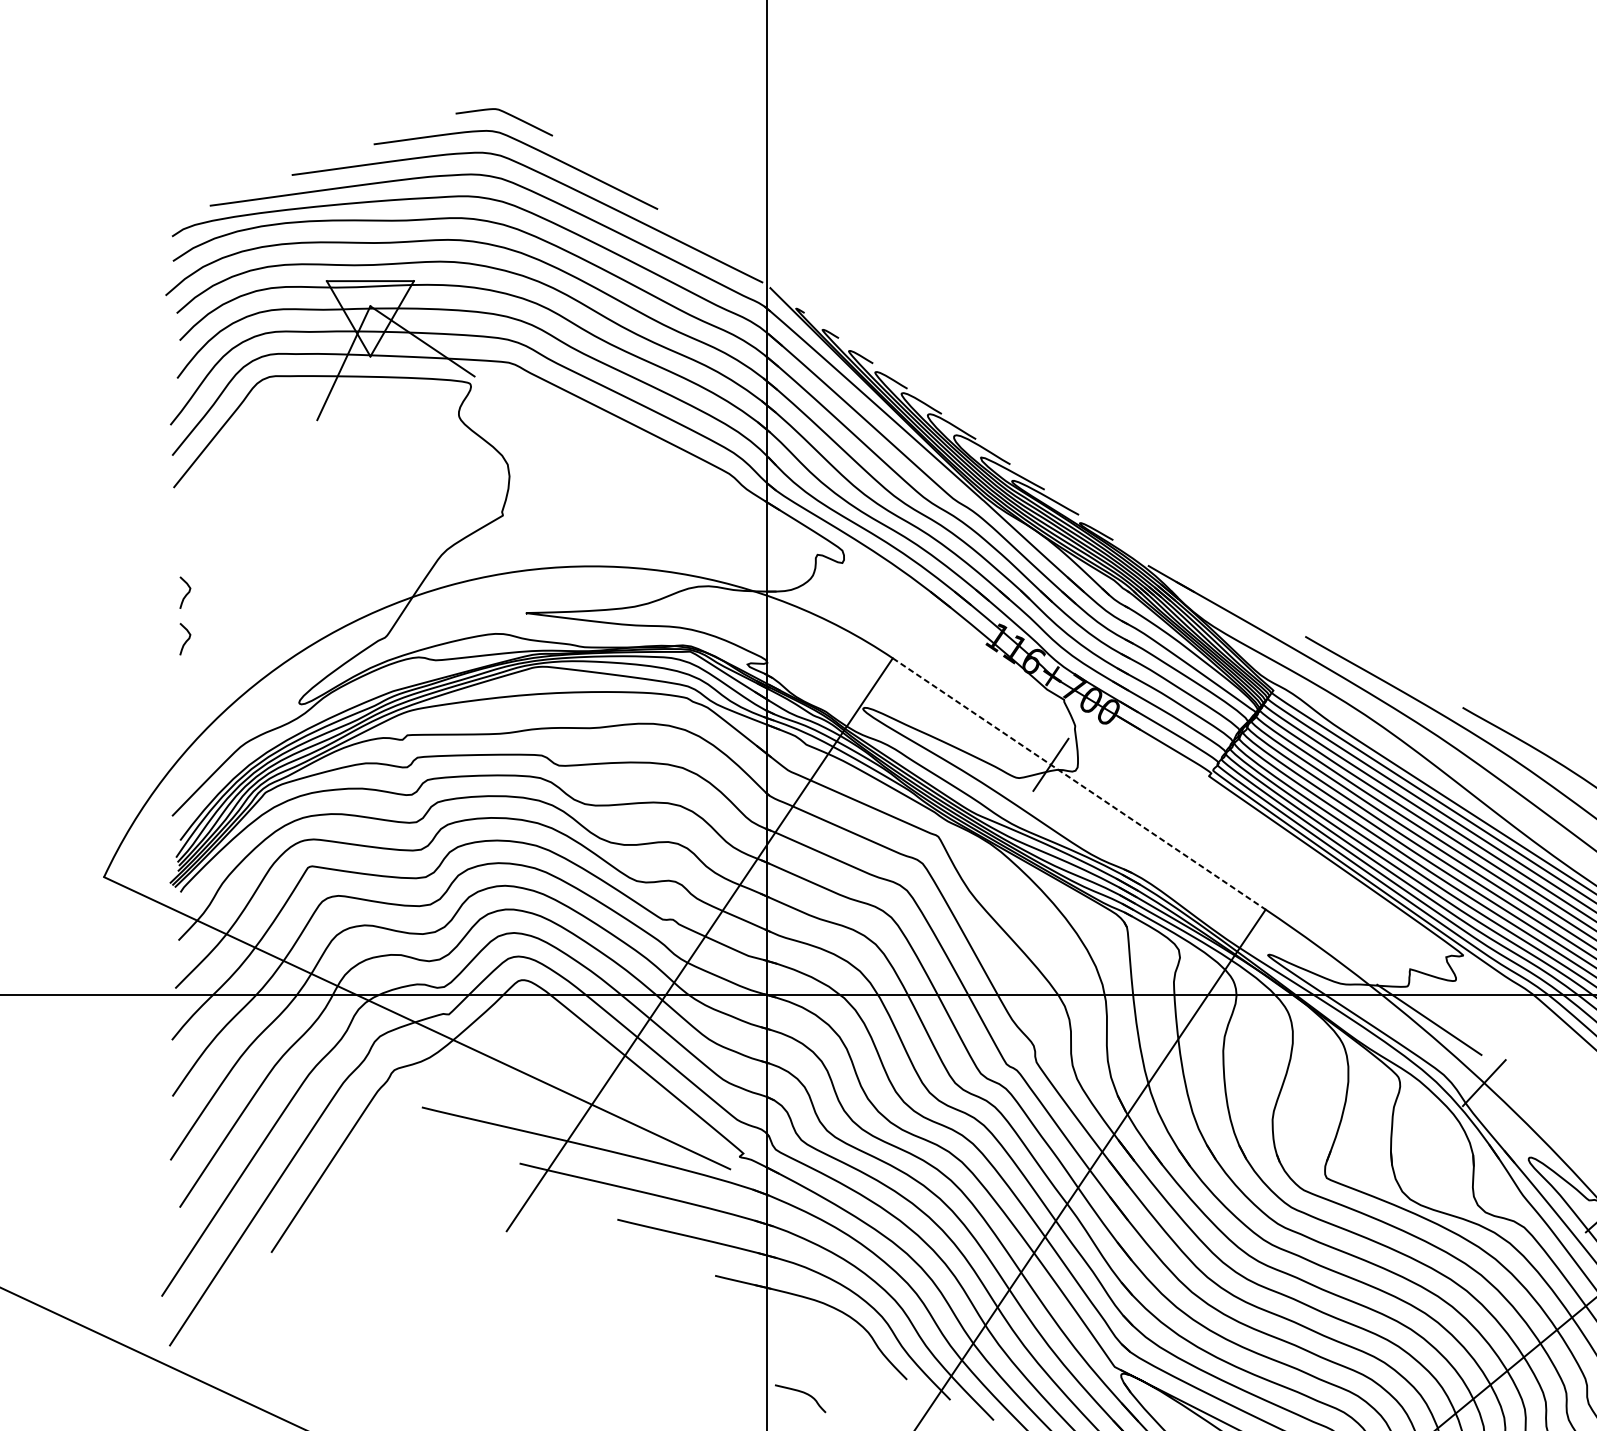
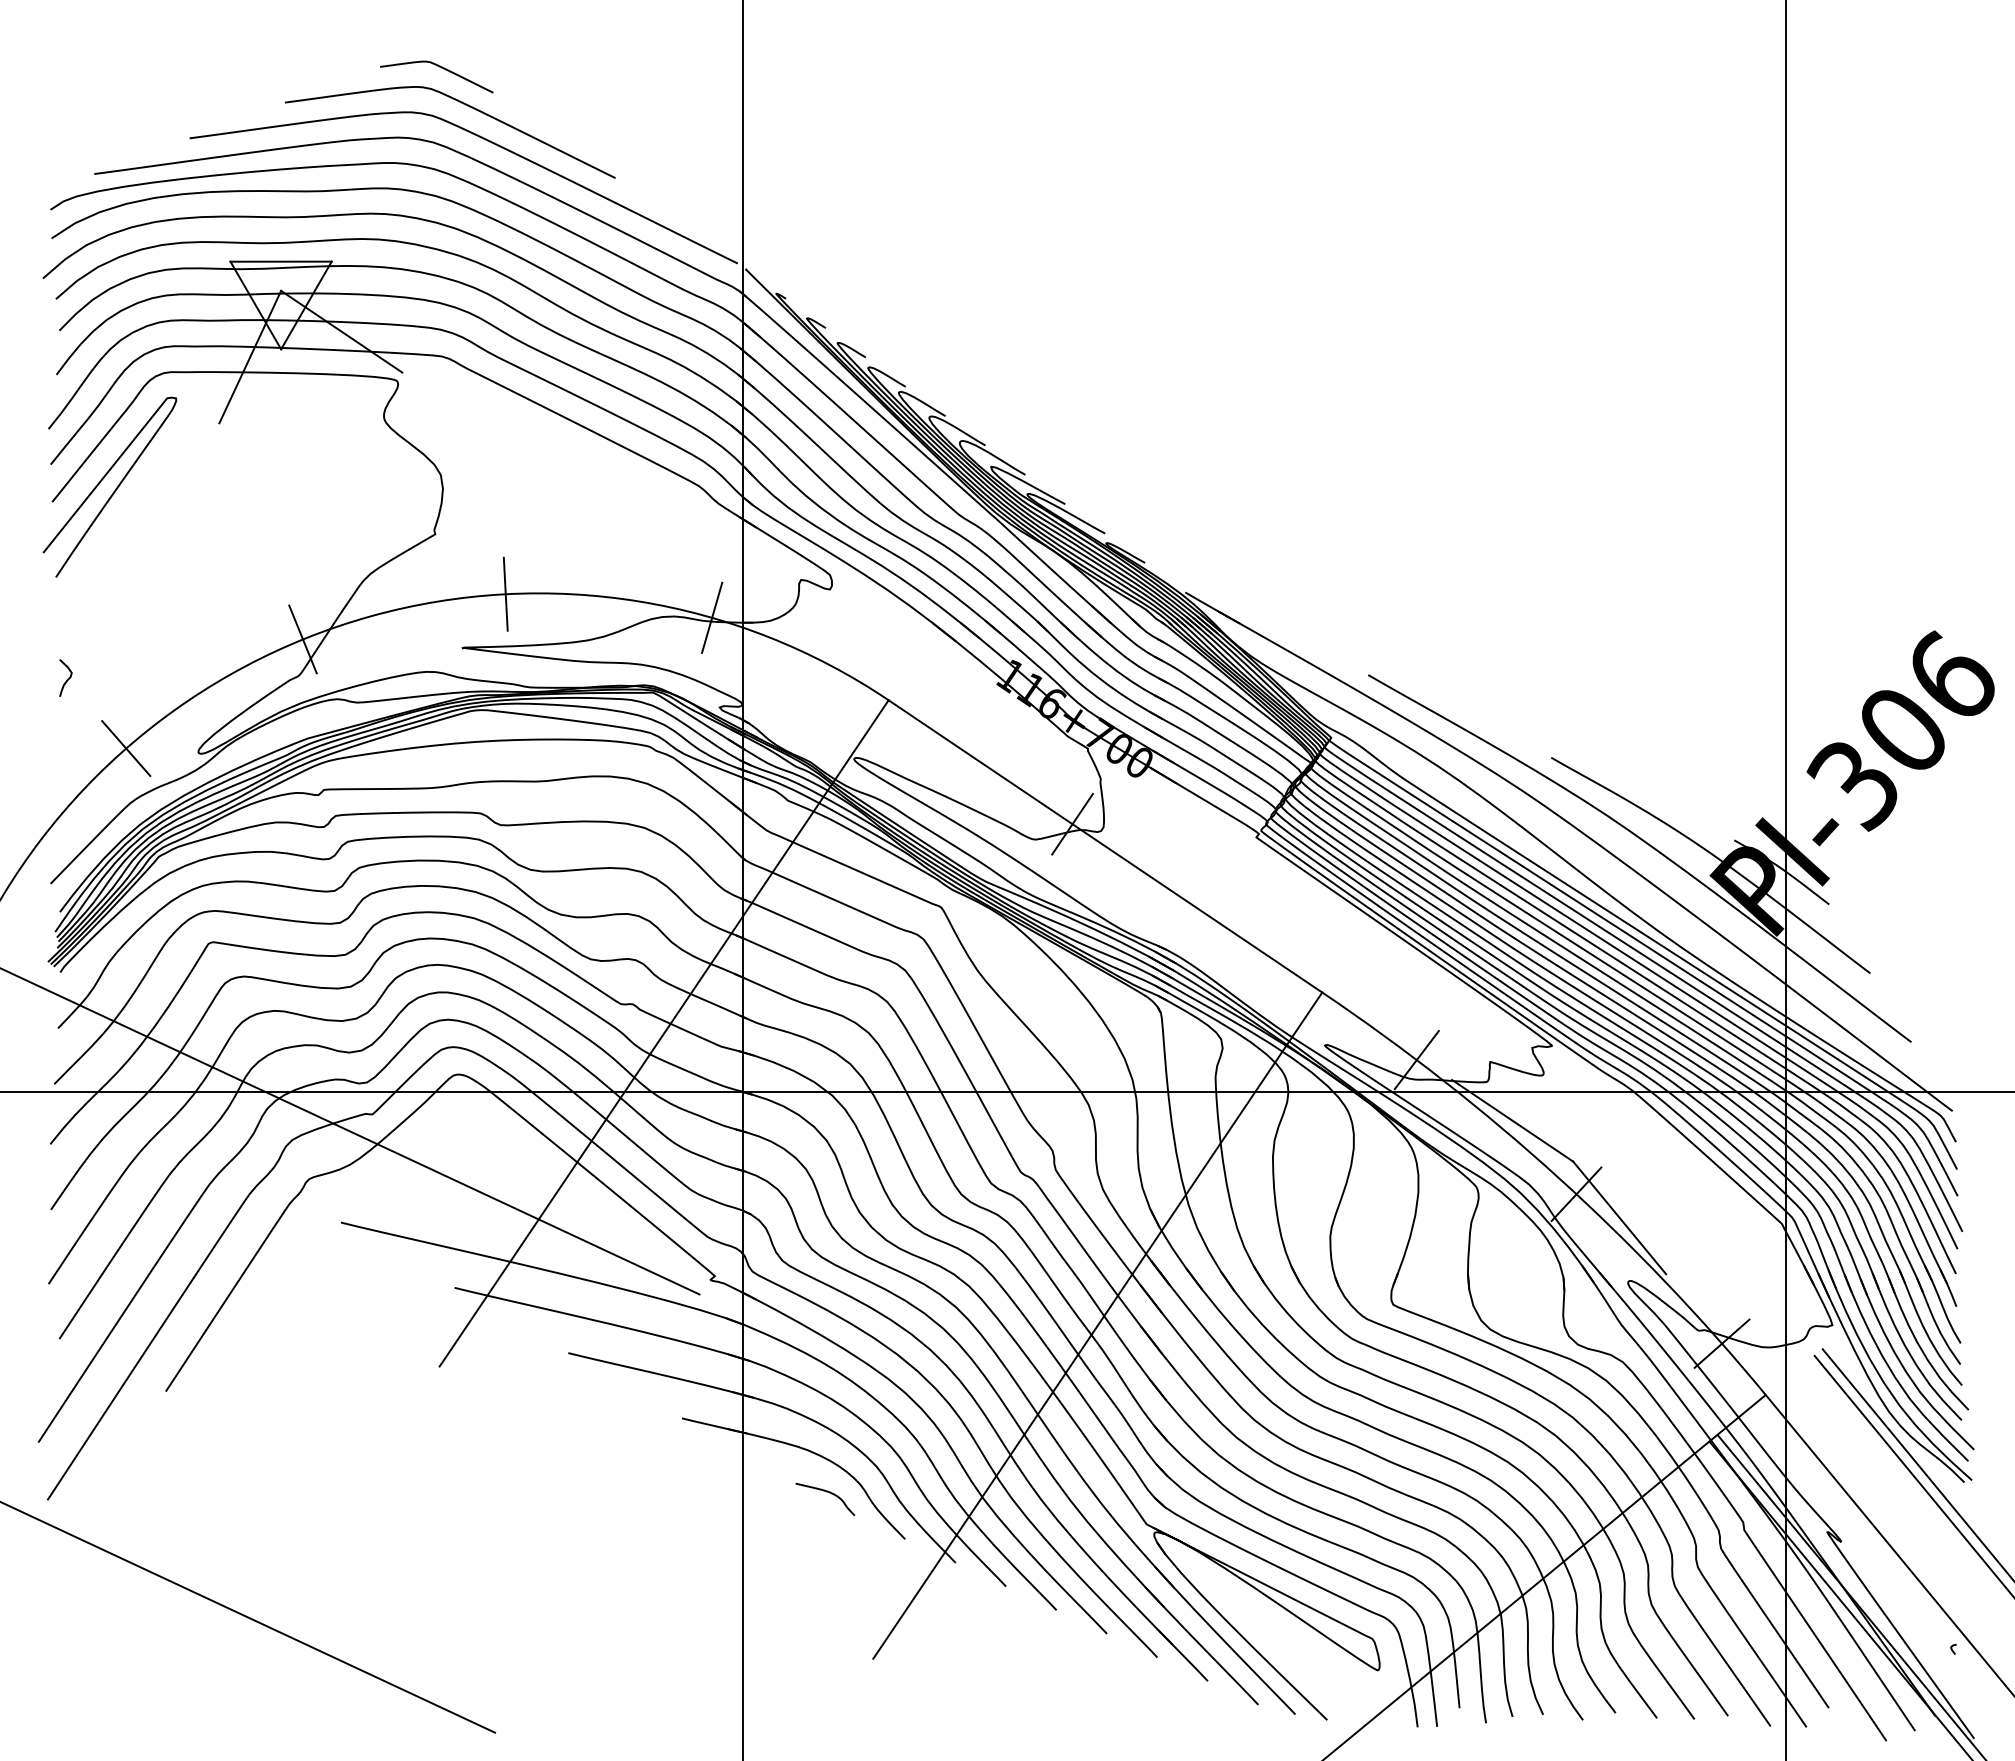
curve: (227, 476) -> (115, 488), added
line: (563, 566) -> (505, 593), added
line: (741, 587) -> (712, 617), added
curve: (186, 593) -> (67, 624), removed
line: (388, 606) -> (302, 639), added
line: (237, 699) -> (126, 748), added
line: (1079, 784) -> (1105, 846), dashed -> solid
line: (1346, 968) -> (1416, 1060), added
line: (1521, 1103) -> (1619, 1217), added
curve: (801, 1392) -> (826, 1492), moved

